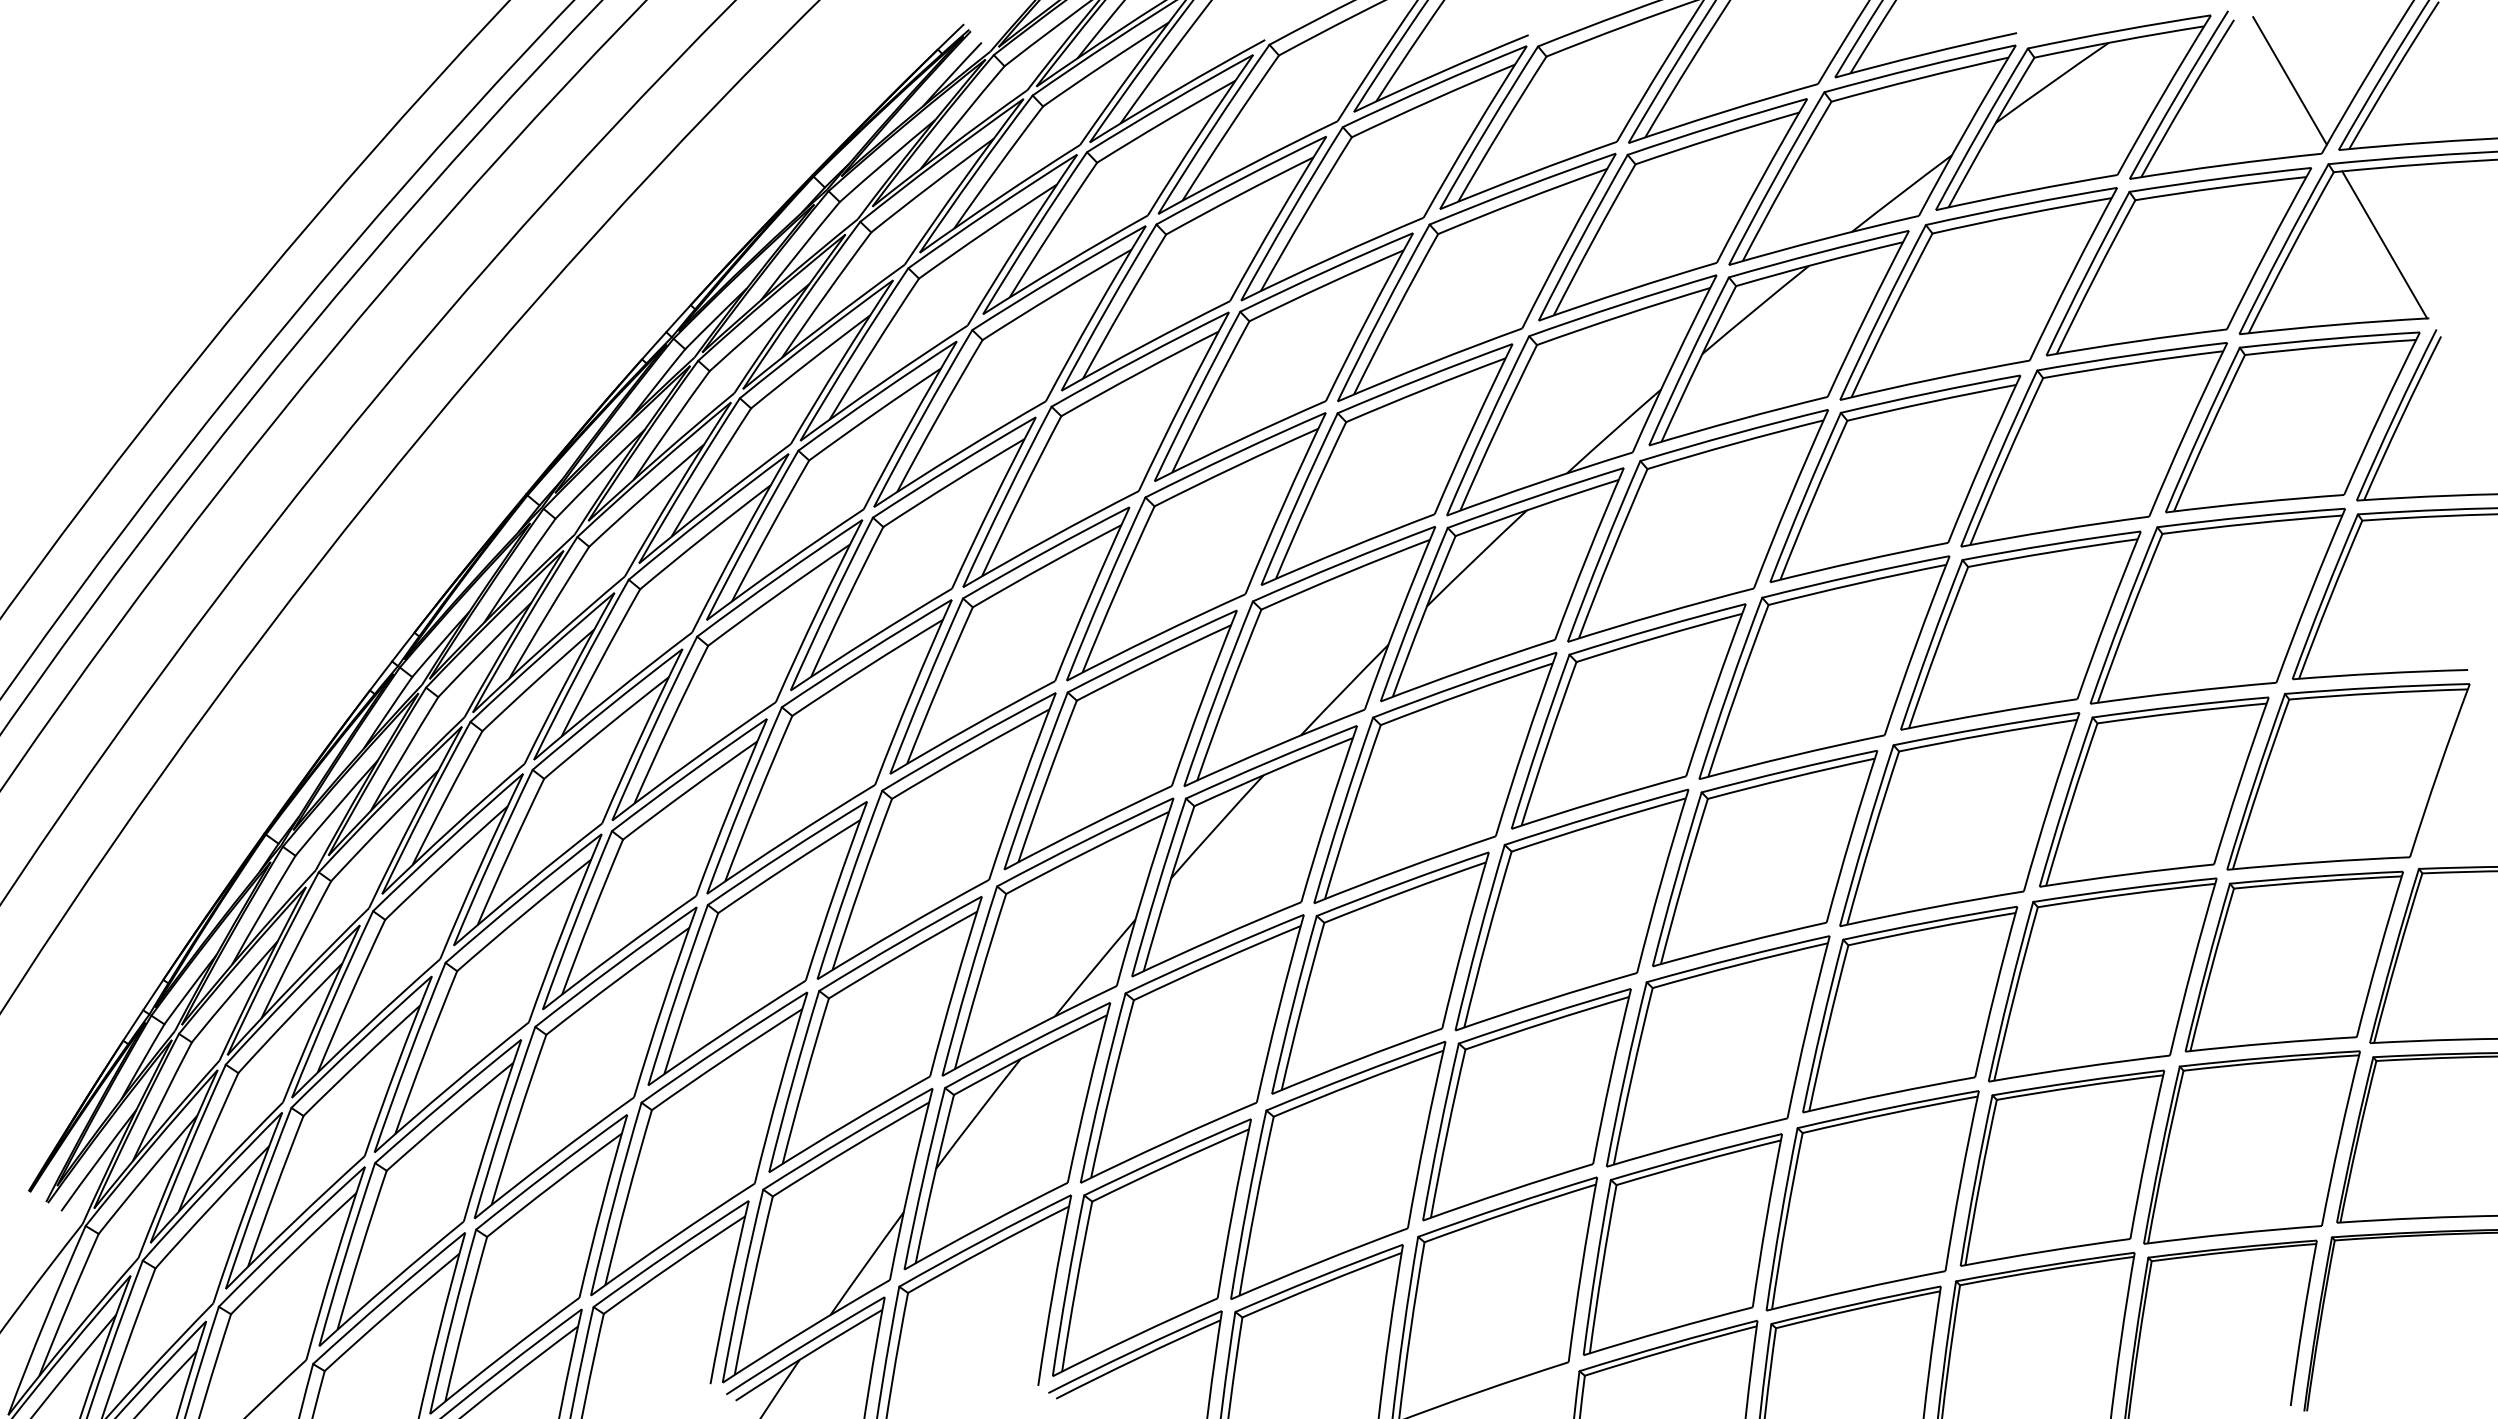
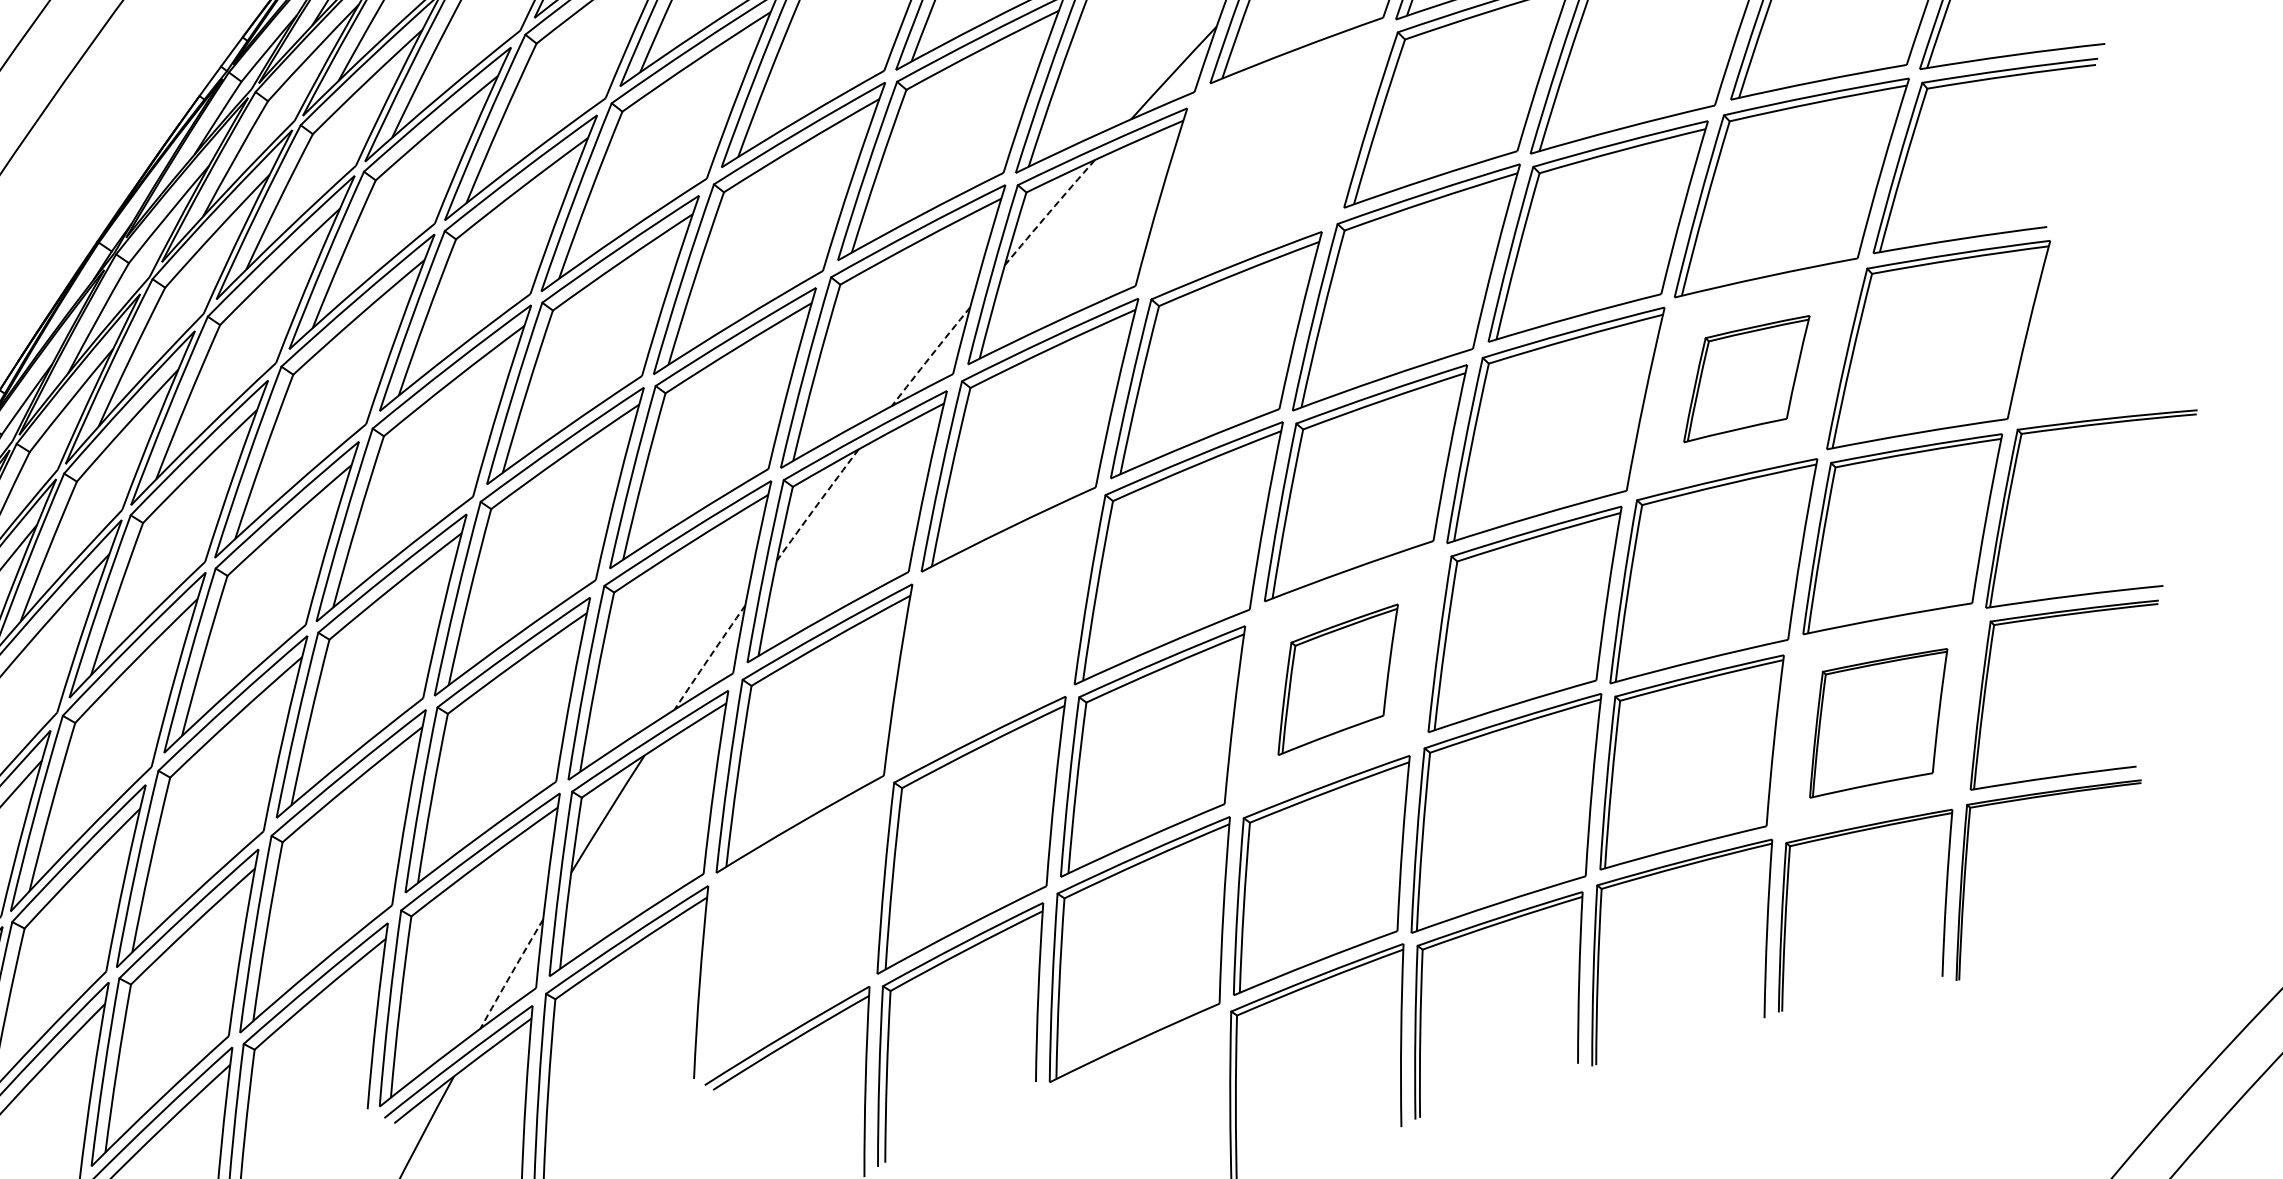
part: (1697, 525) -> (1266, 158), removed
arc: (1476, 558) -> (1049, 212), solid -> dashed
arc: (1344, 689) -> (930, 356), solid -> dashed
part: (2154, 791) -> (1746, 378), size x0.6
arc: (1217, 826) -> (817, 504), solid -> dashed
arc: (1094, 967) -> (709, 657), solid -> dashed
part: (1380, 972) -> (994, 634), removed
part: (1718, 1051) -> (1338, 679), size x0.6
part: (2251, 1147) -> (1878, 723), size x0.7
part: (1151, 1247) -> (793, 930), removed
arc: (866, 1263) -> (511, 973), solid -> dashed

